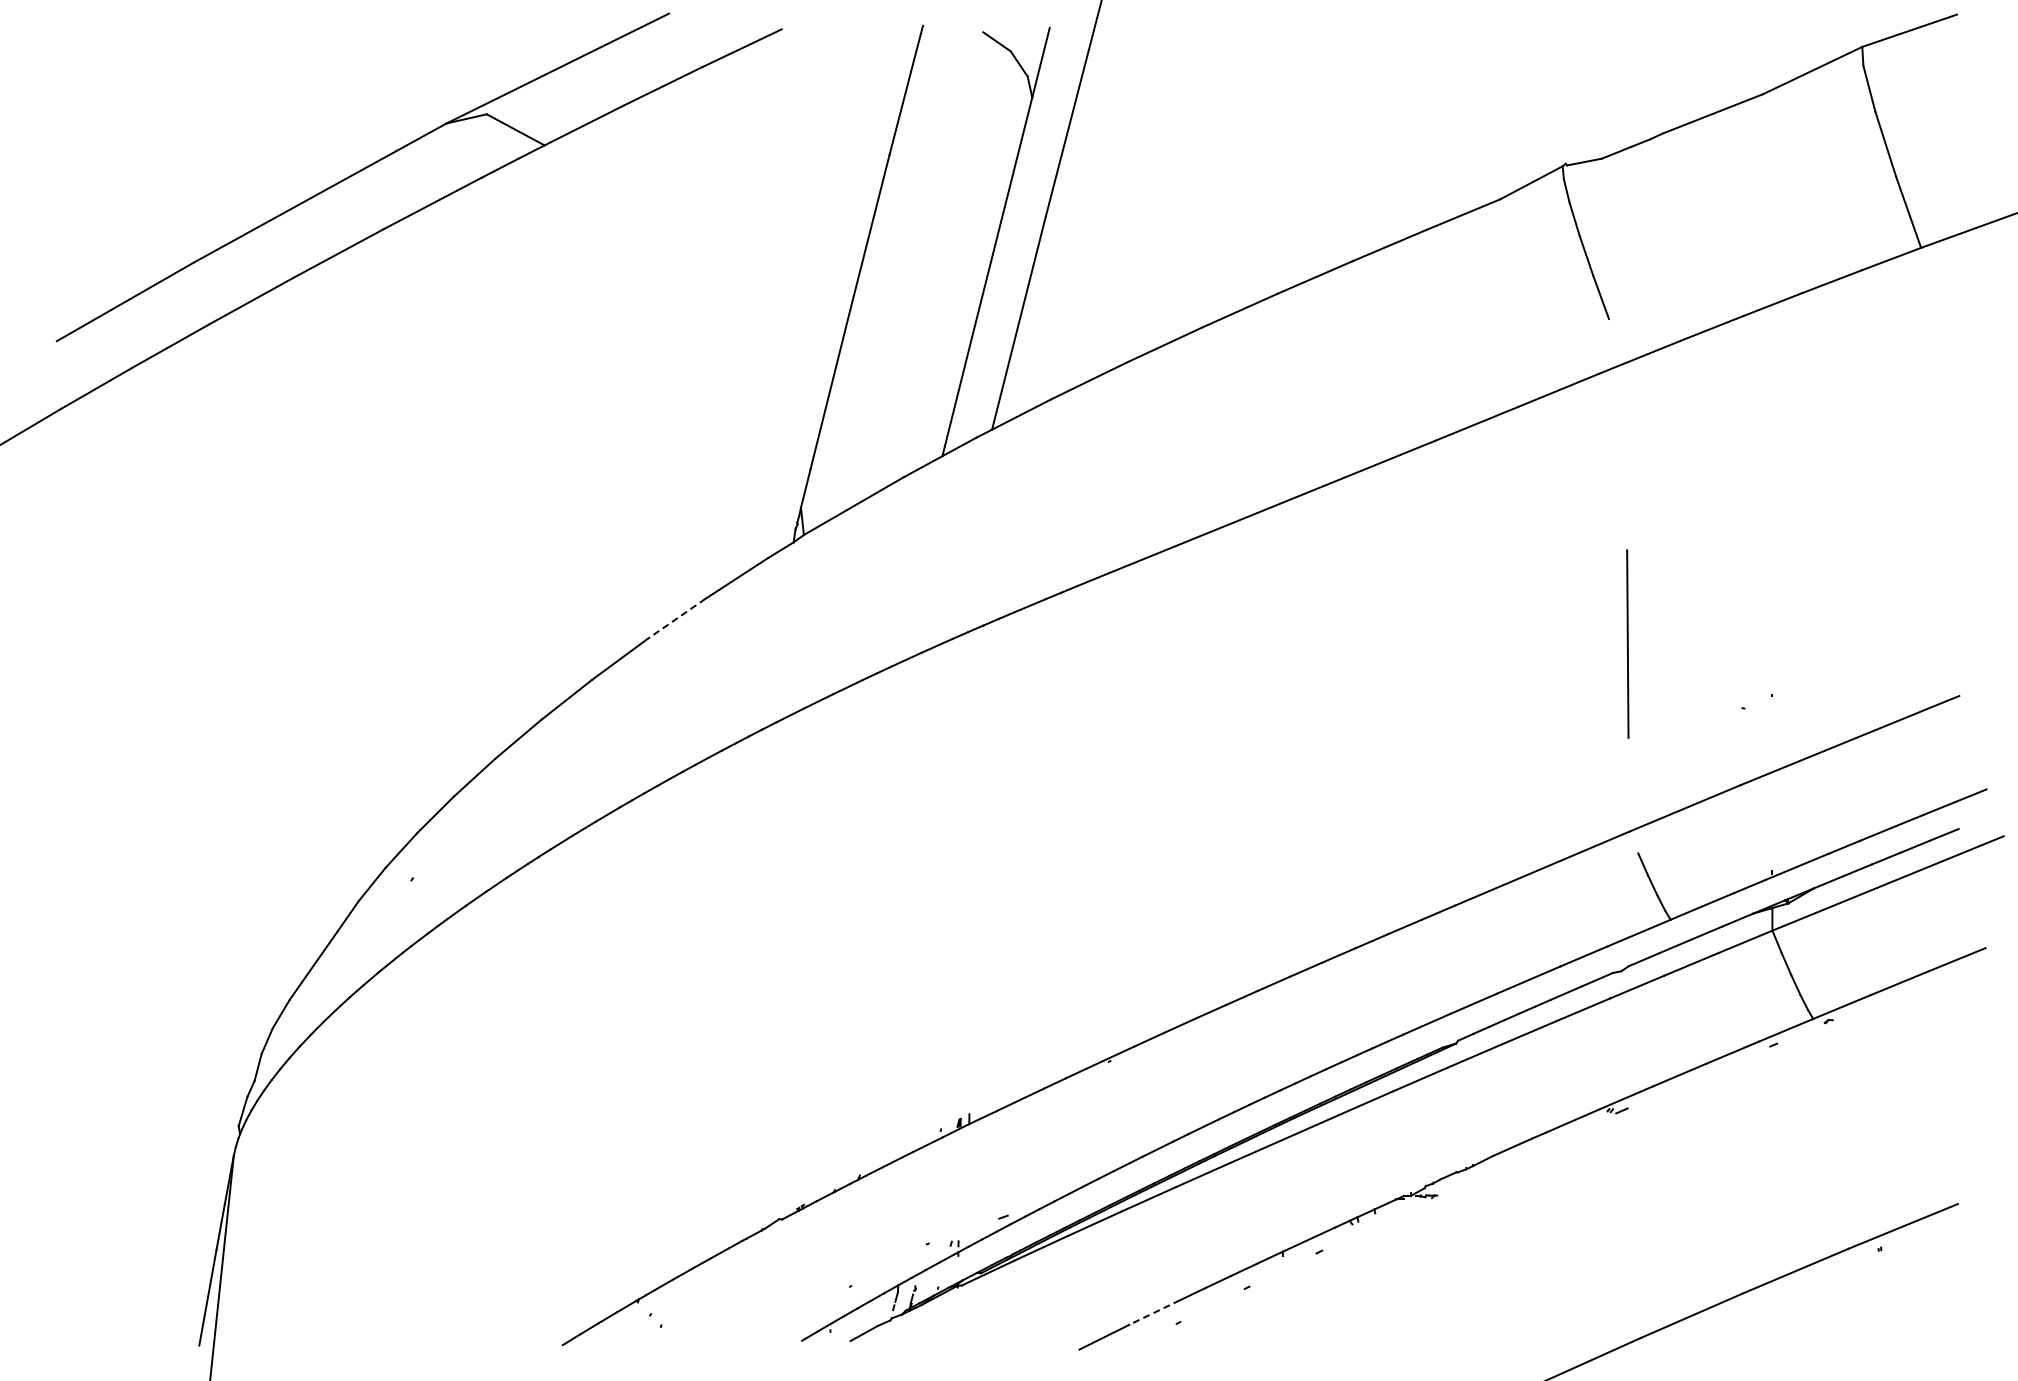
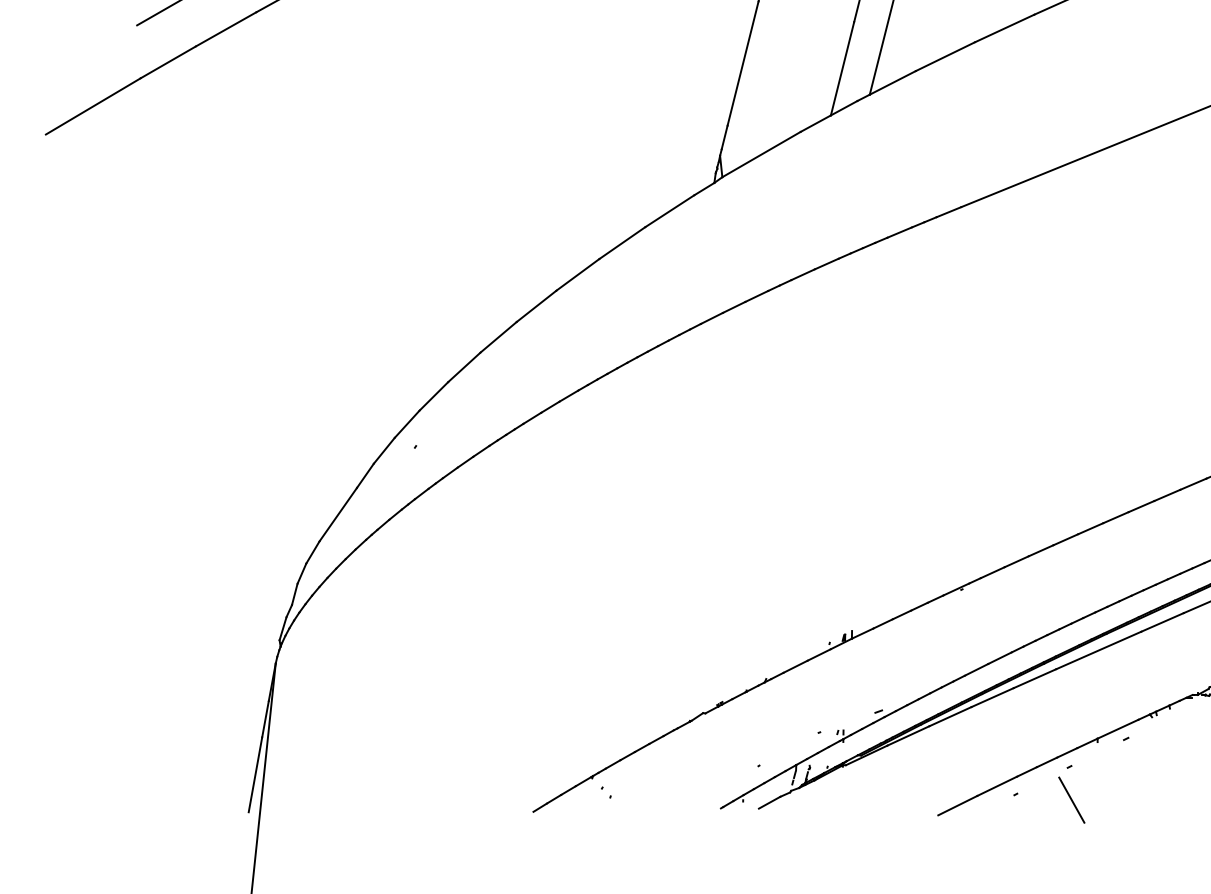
line: (676, 619) -> (622, 243), dashed -> solid
line: (1154, 1312) -> (997, 786), dashed -> solid
line: (1249, 1330) -> (1071, 800), added

